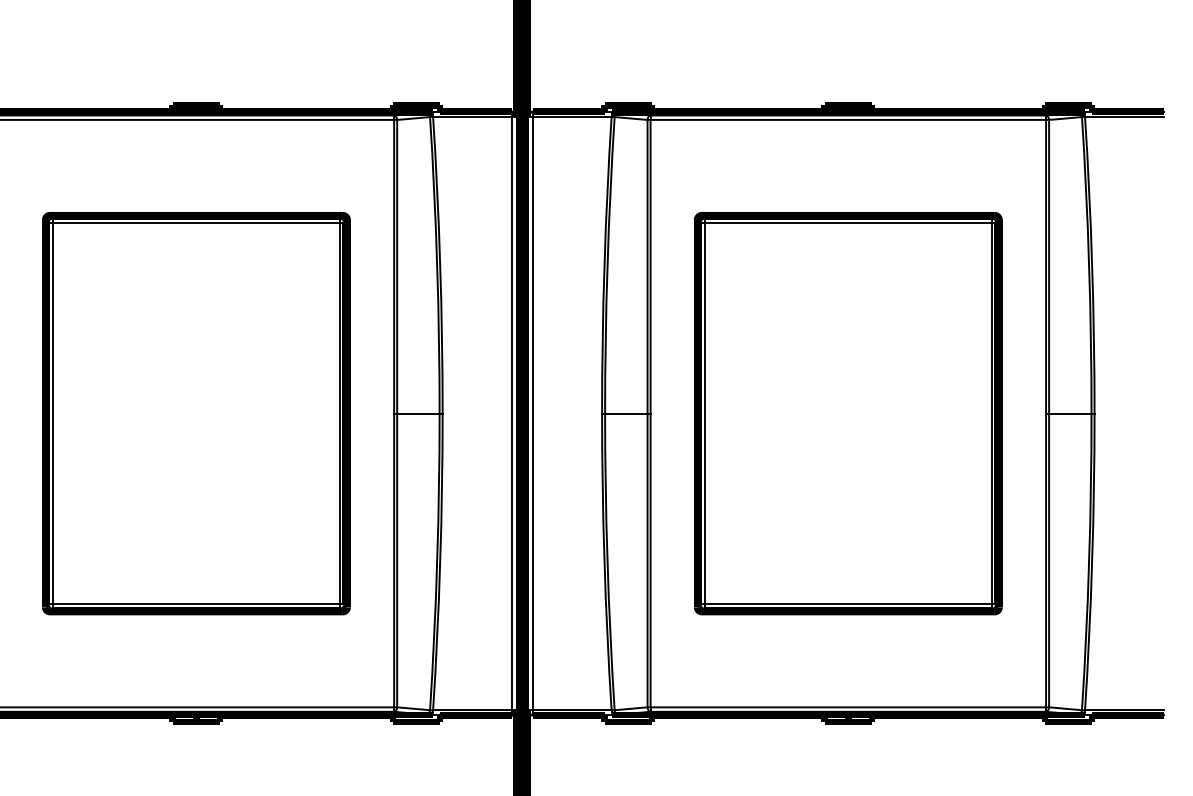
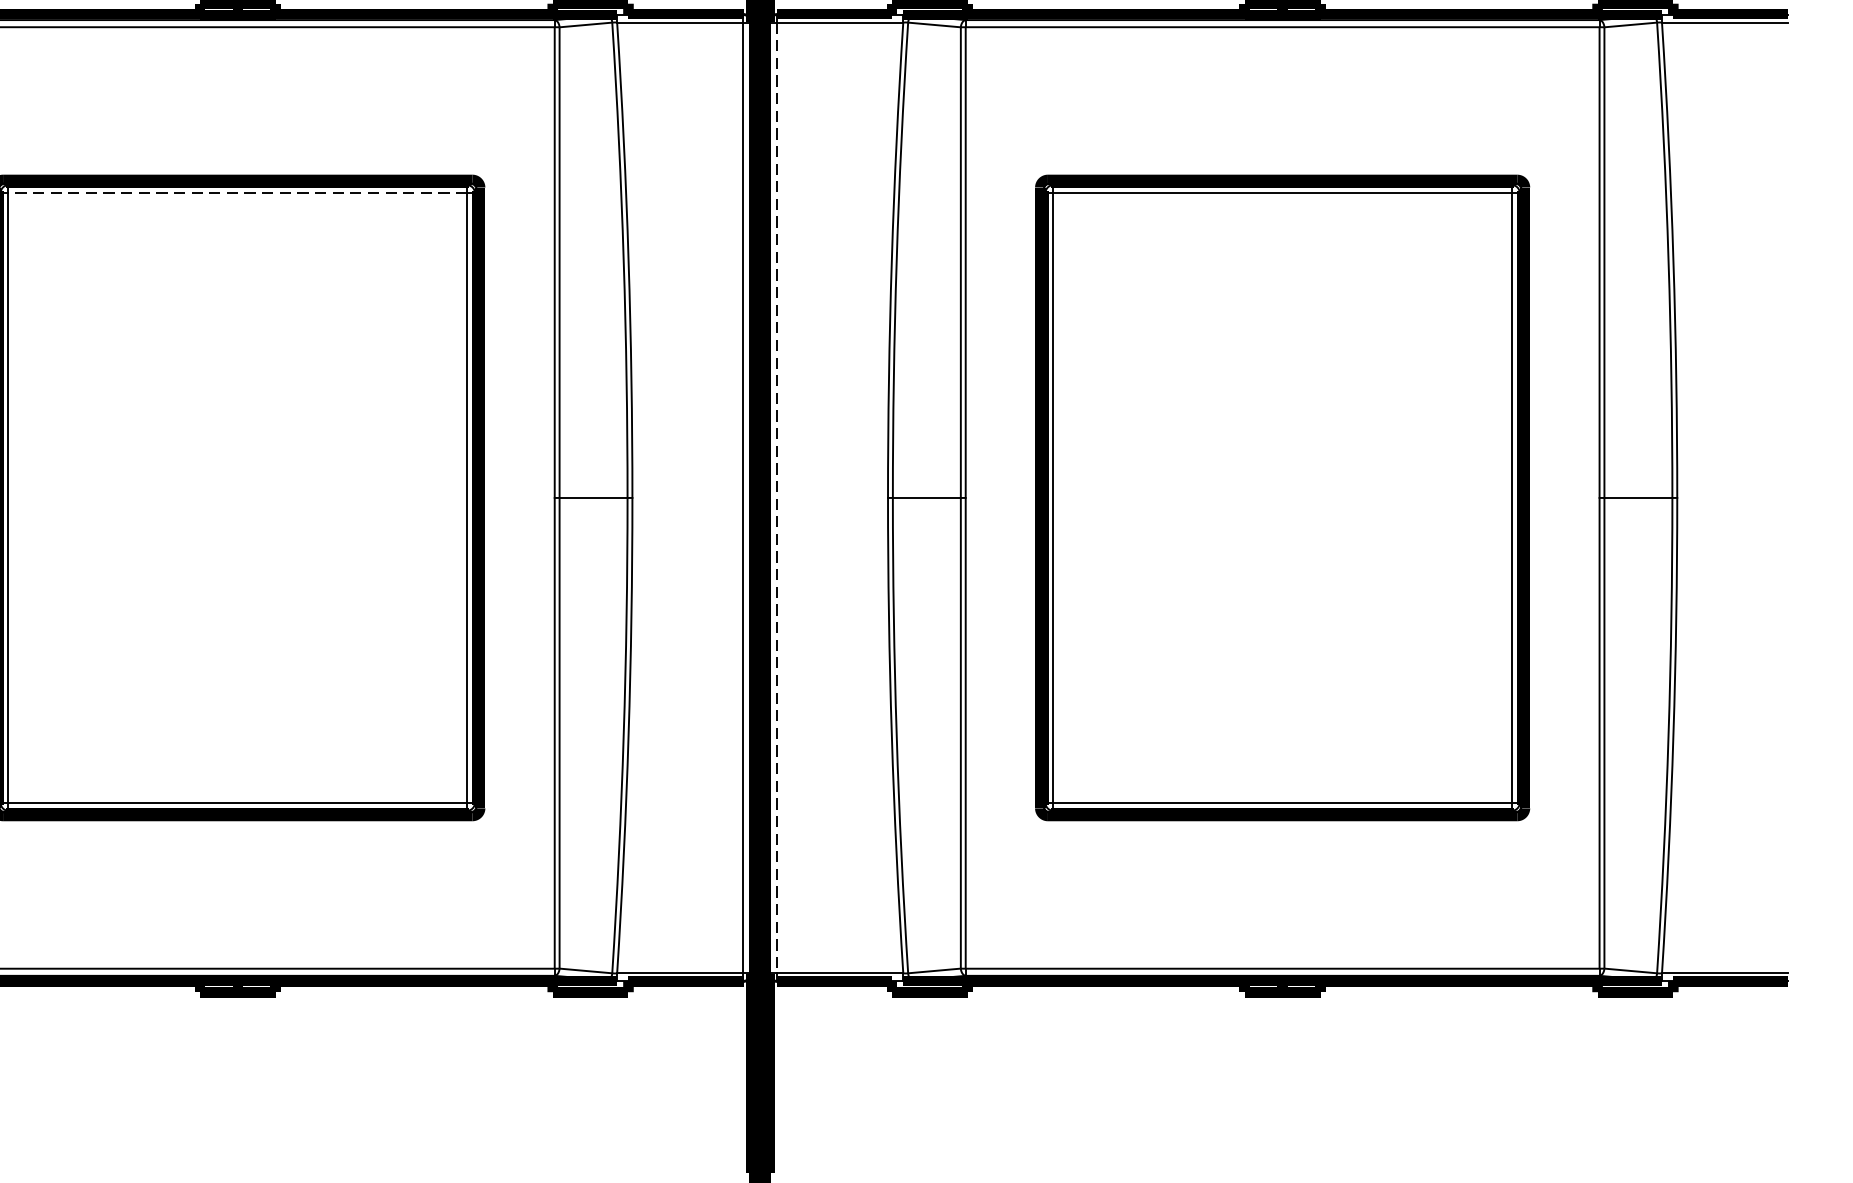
line: (195, 223) -> (236, 193), solid -> dashed
line: (532, 413) -> (776, 497), solid -> dashed

